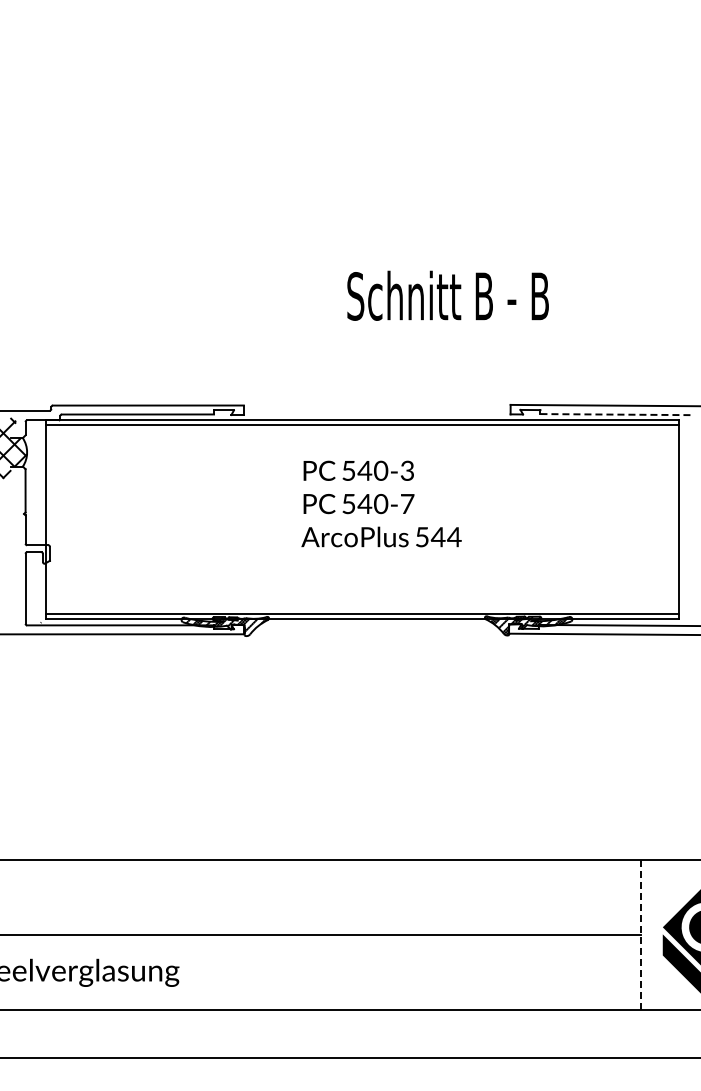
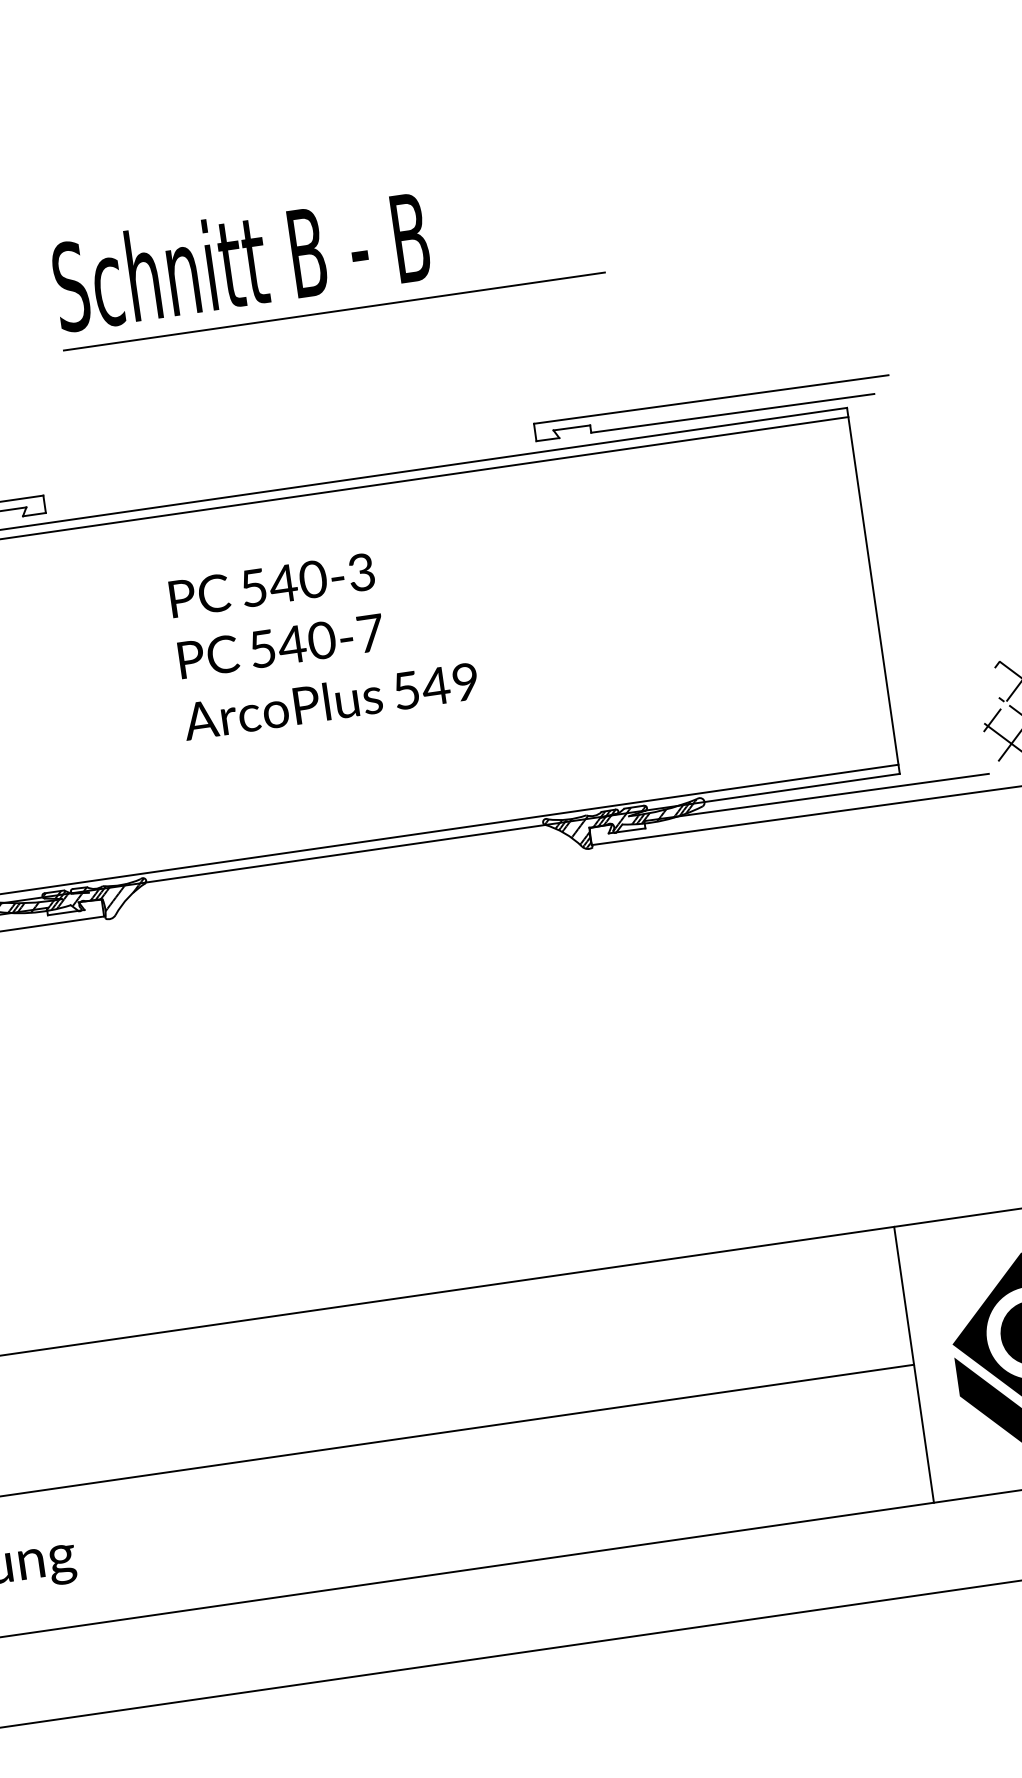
text: (447, 295) -> (239, 260), moved
line: (412, 329) -> (333, 311), added
line: (617, 414) -> (733, 413), dashed -> solid
text: (454, 537) -> (465, 682), 544 -> 549
line: (640, 935) -> (913, 1365), dashed -> solid

